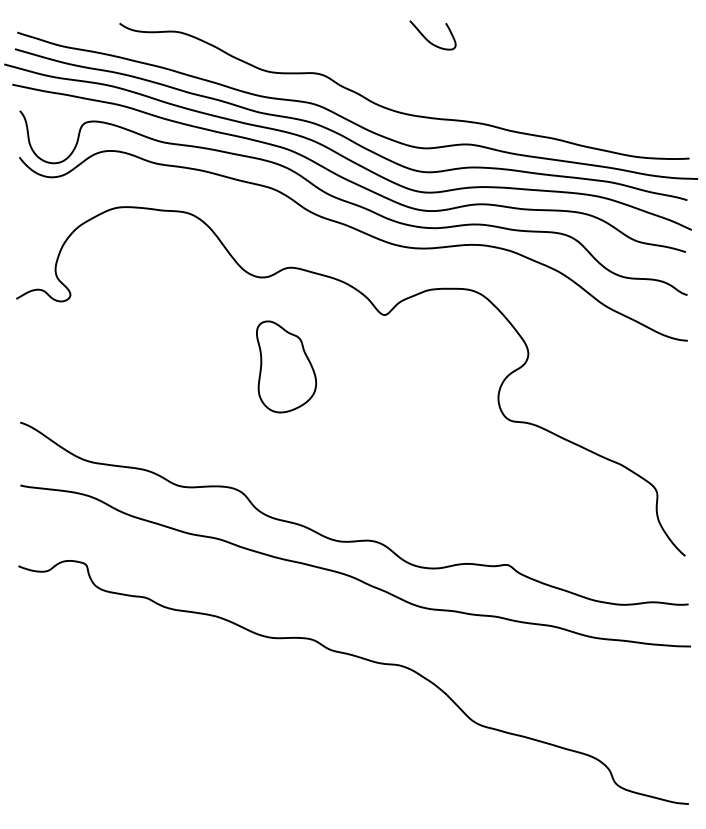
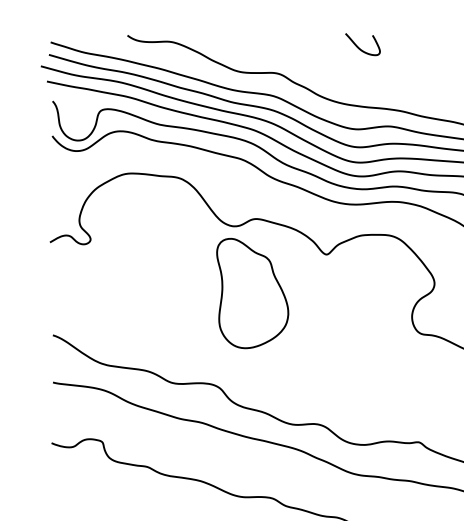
part: (286, 366) -> (252, 293), size x1.6

